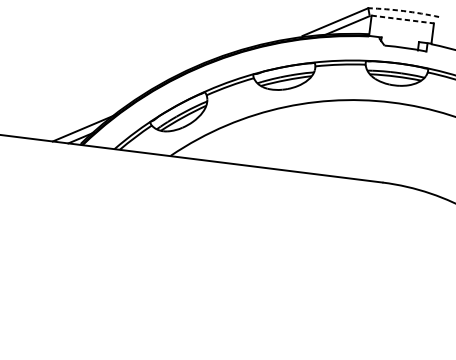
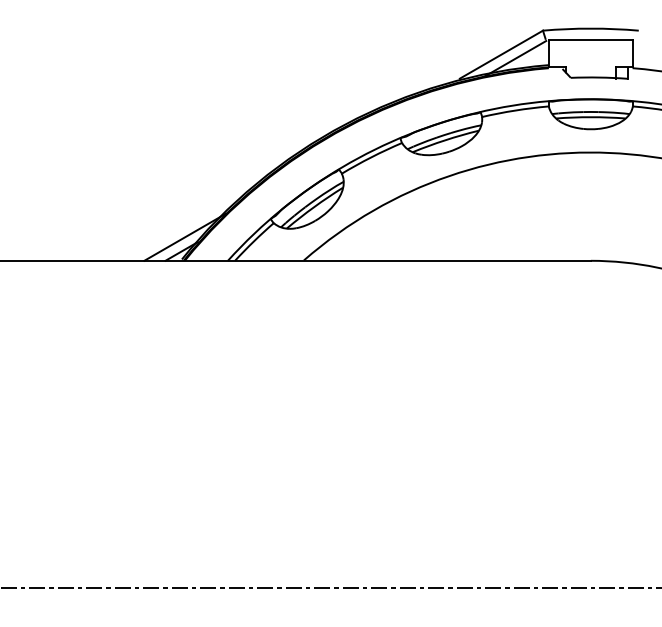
arc: (403, 10) -> (590, 28), dashed -> solid
line: (403, 19) -> (591, 40), dashed -> solid

